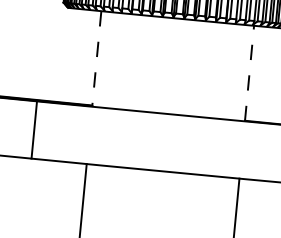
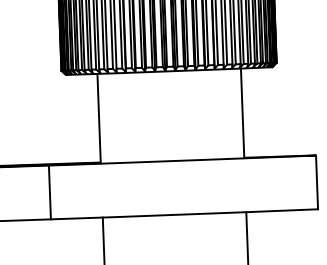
line: (97, 58) -> (99, 118), dashed -> solid
line: (249, 73) -> (242, 113), dashed -> solid

